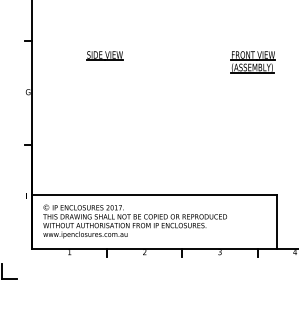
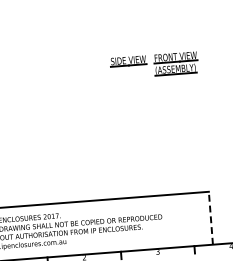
part: (104, 55) -> (128, 60), moved
line: (276, 221) -> (210, 217), solid -> dashed

